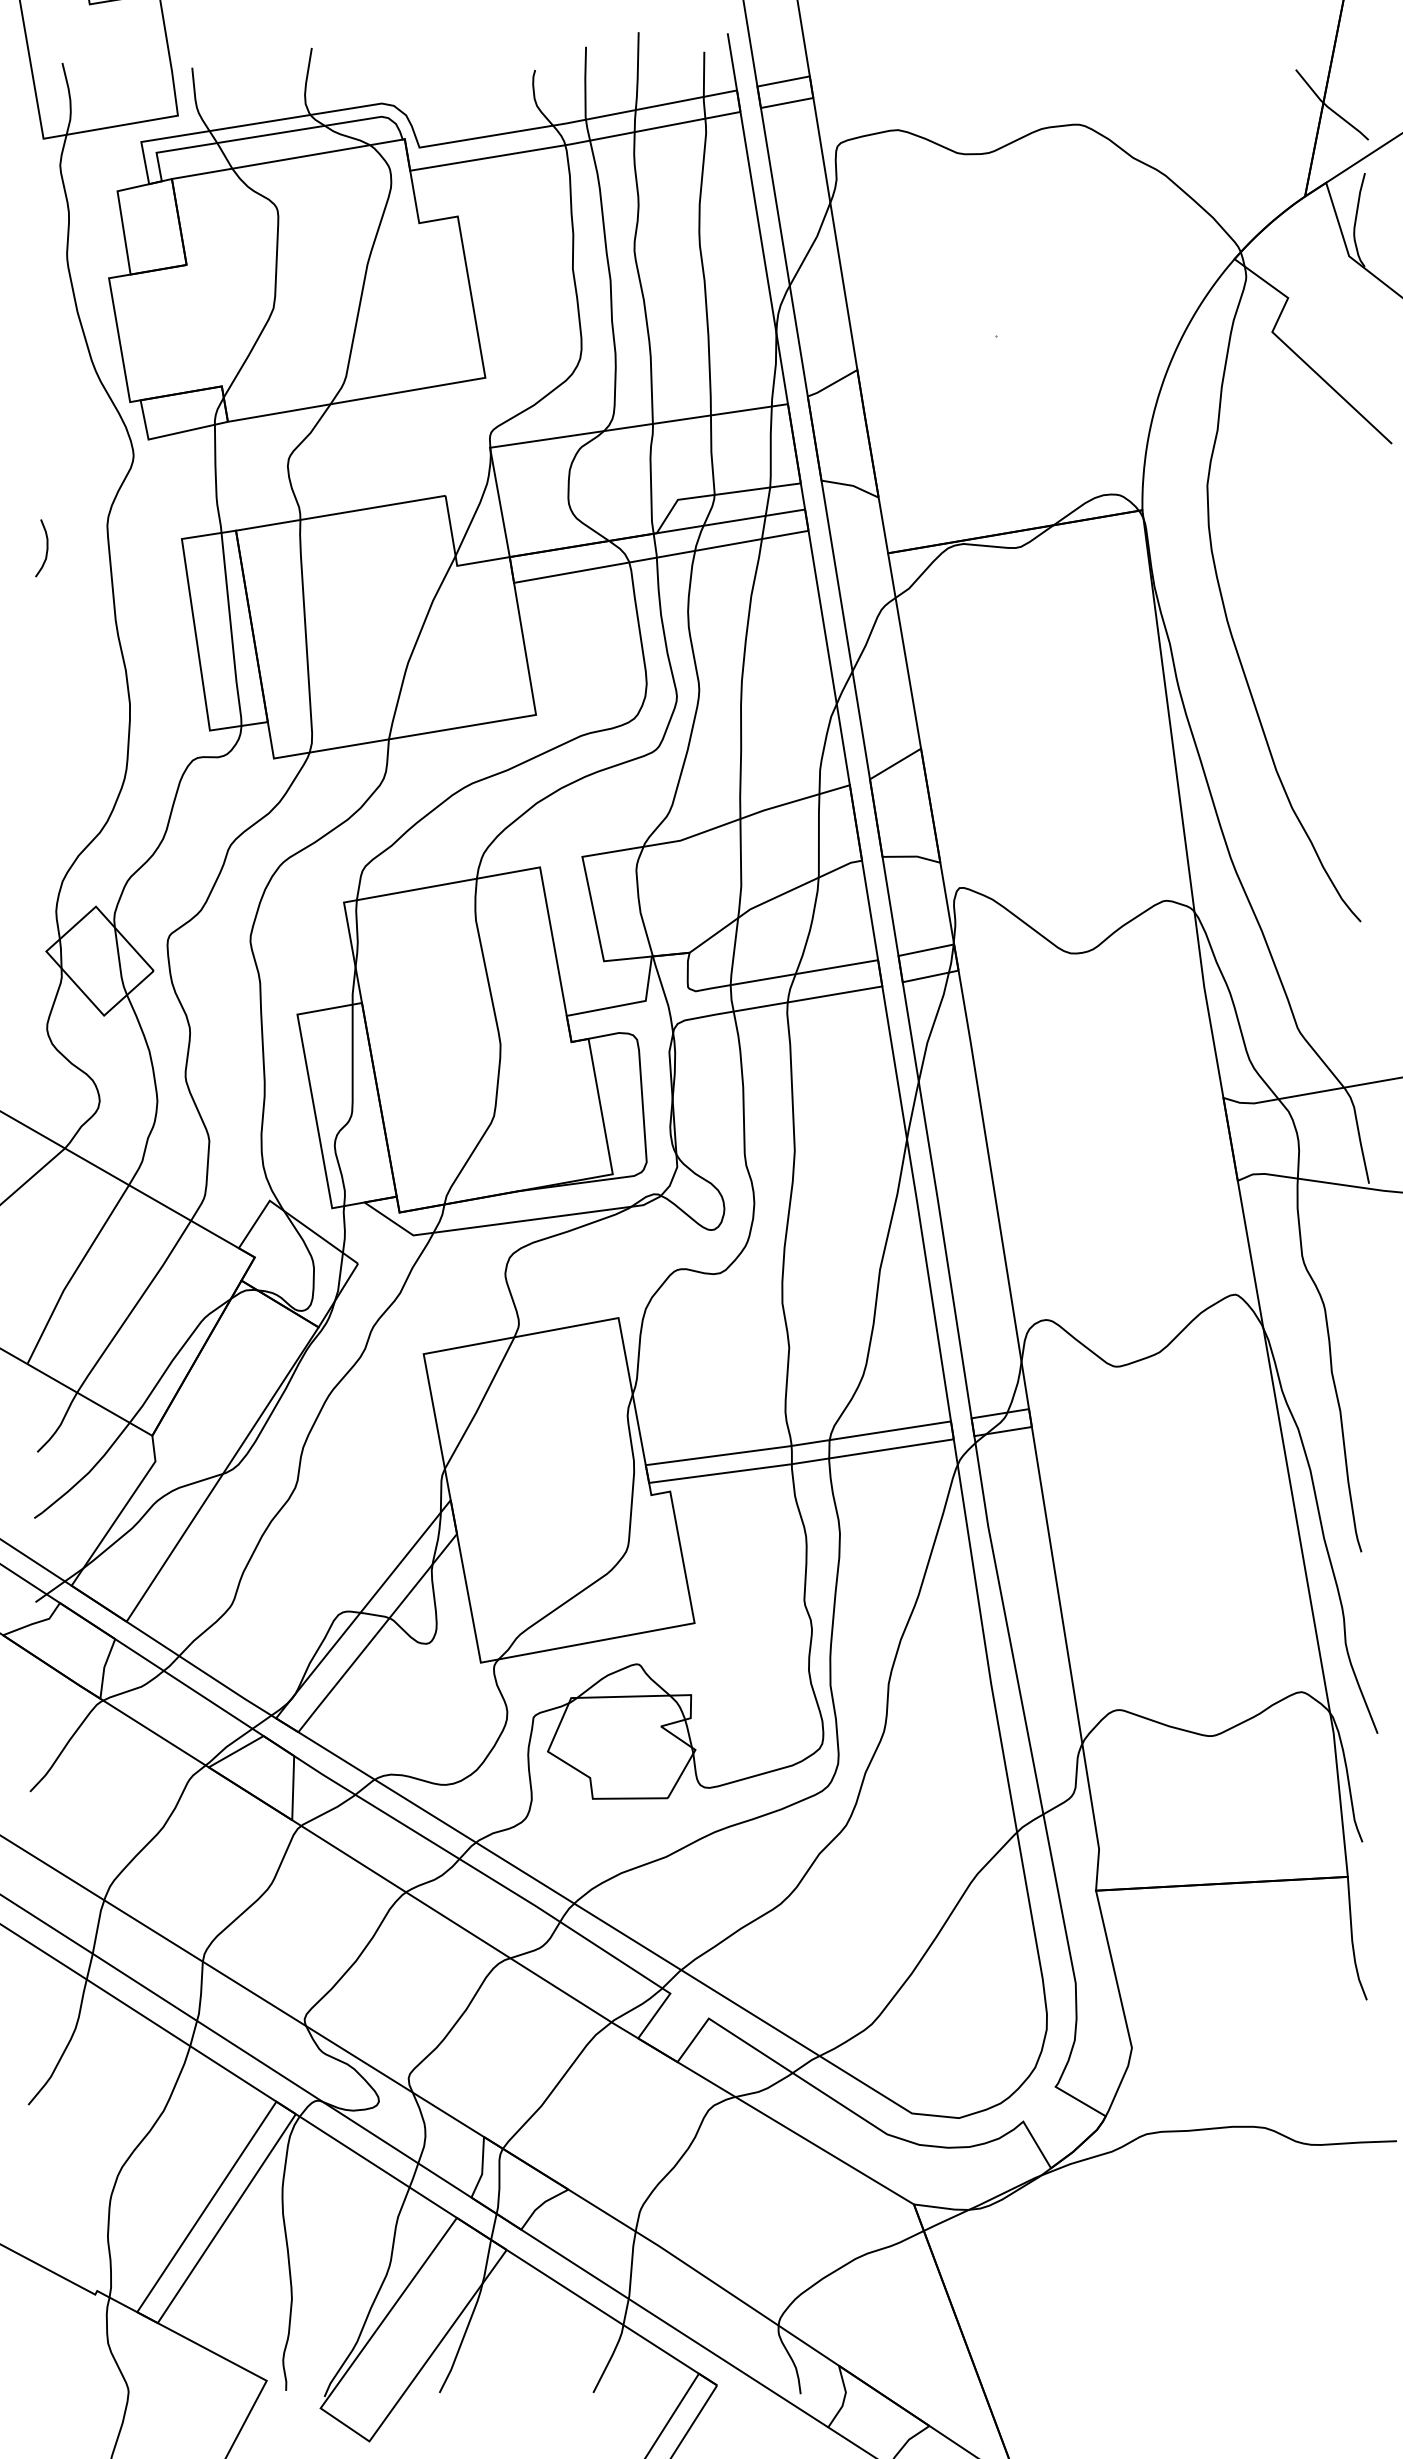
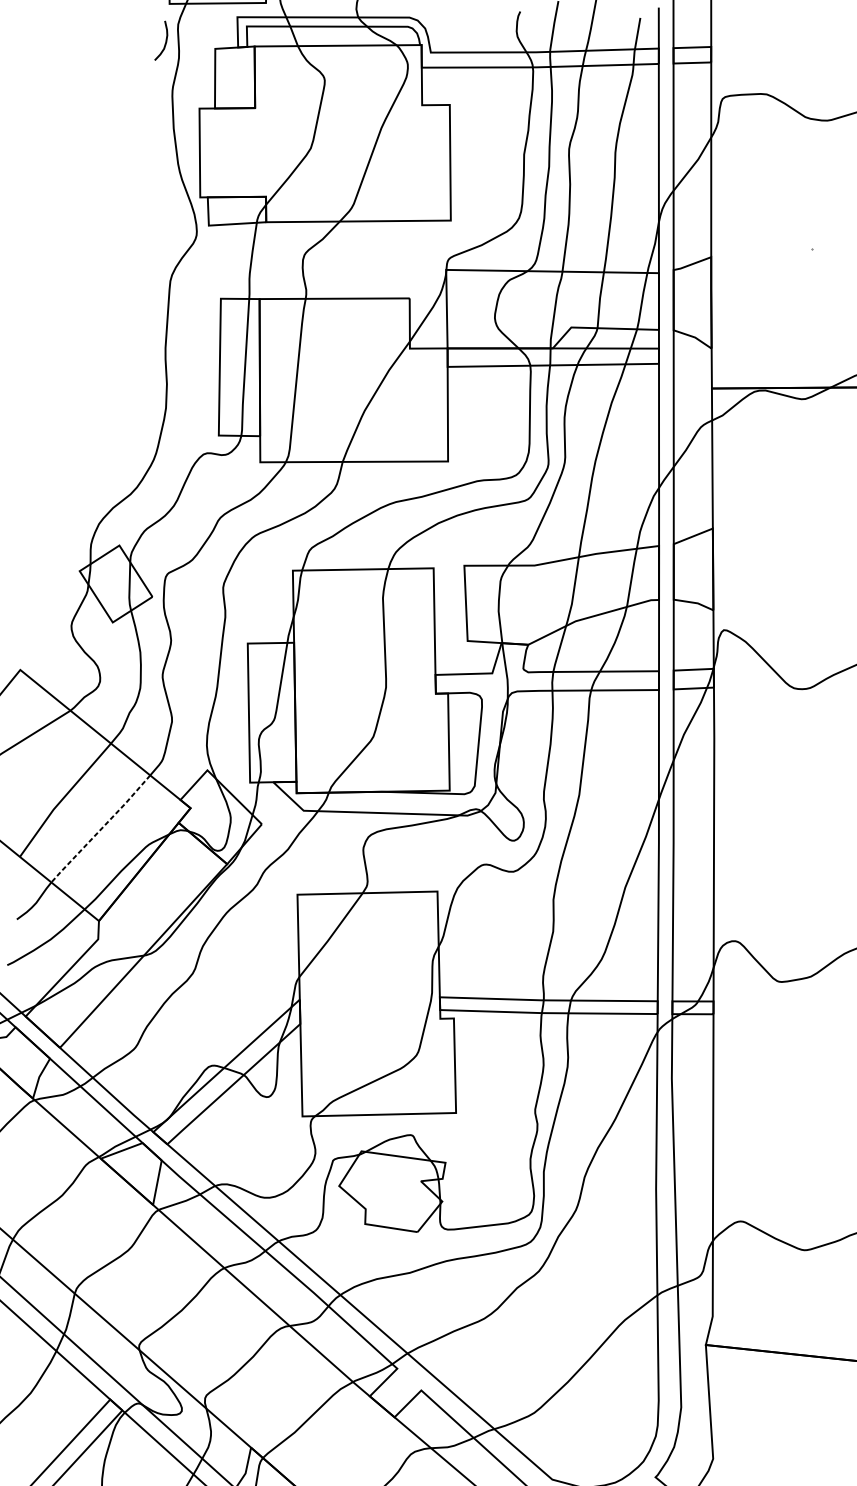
curve: (46, 548) -> (165, 41), moved
line: (134, 1307) -> (101, 829), solid -> dashed

